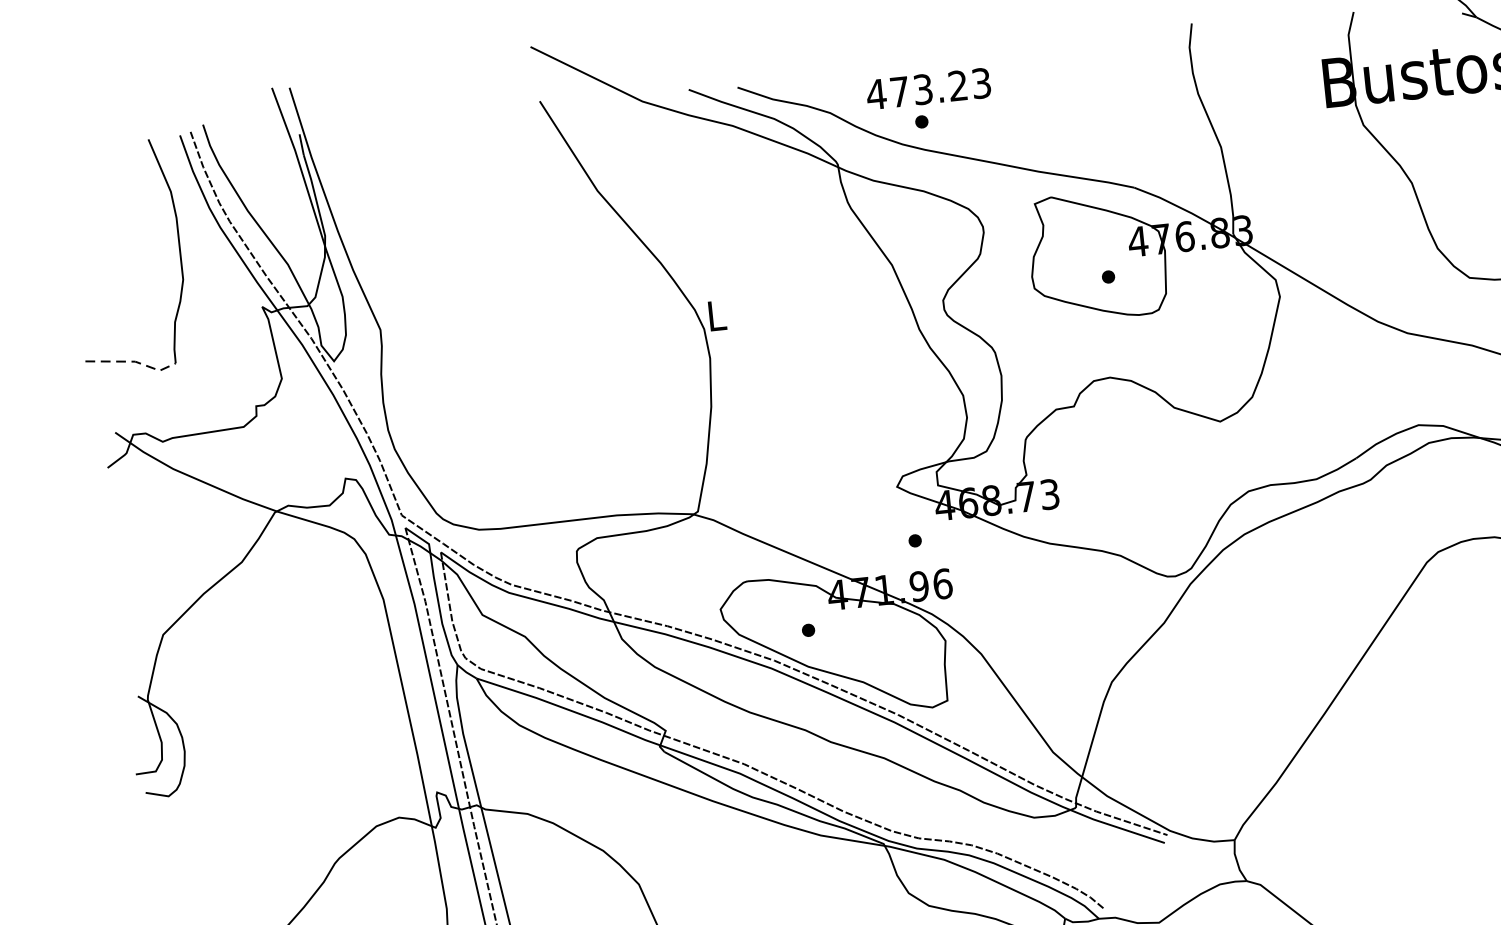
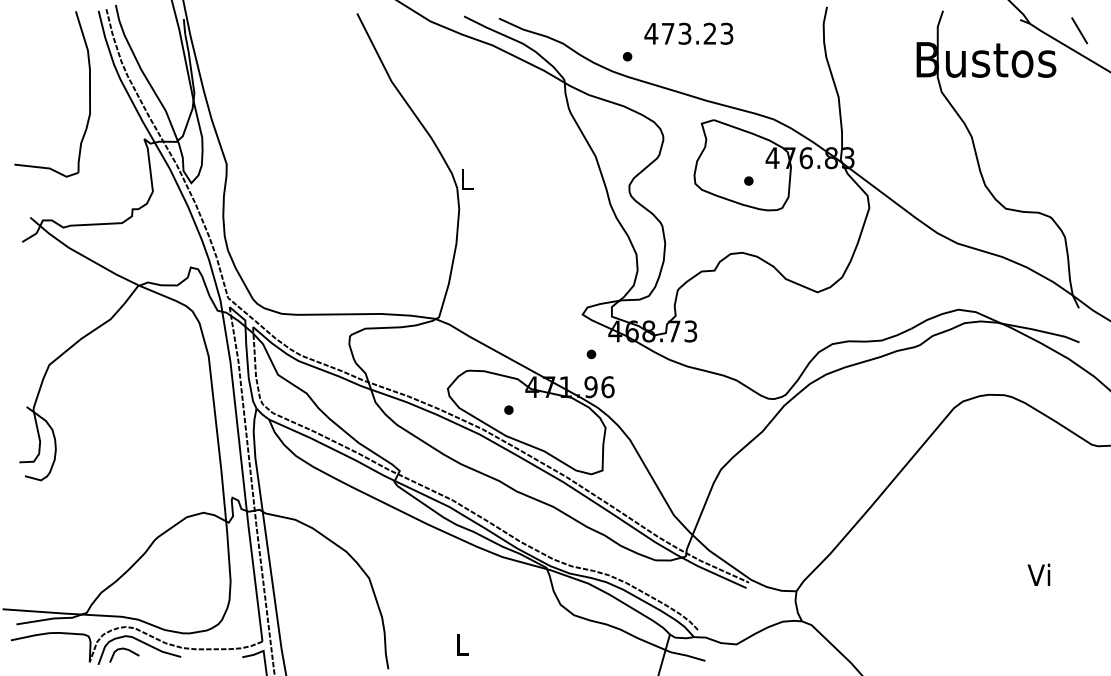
text: (928, 88) -> (688, 33), moved
line: (133, 361) -> (48, 168), dashed -> solid

